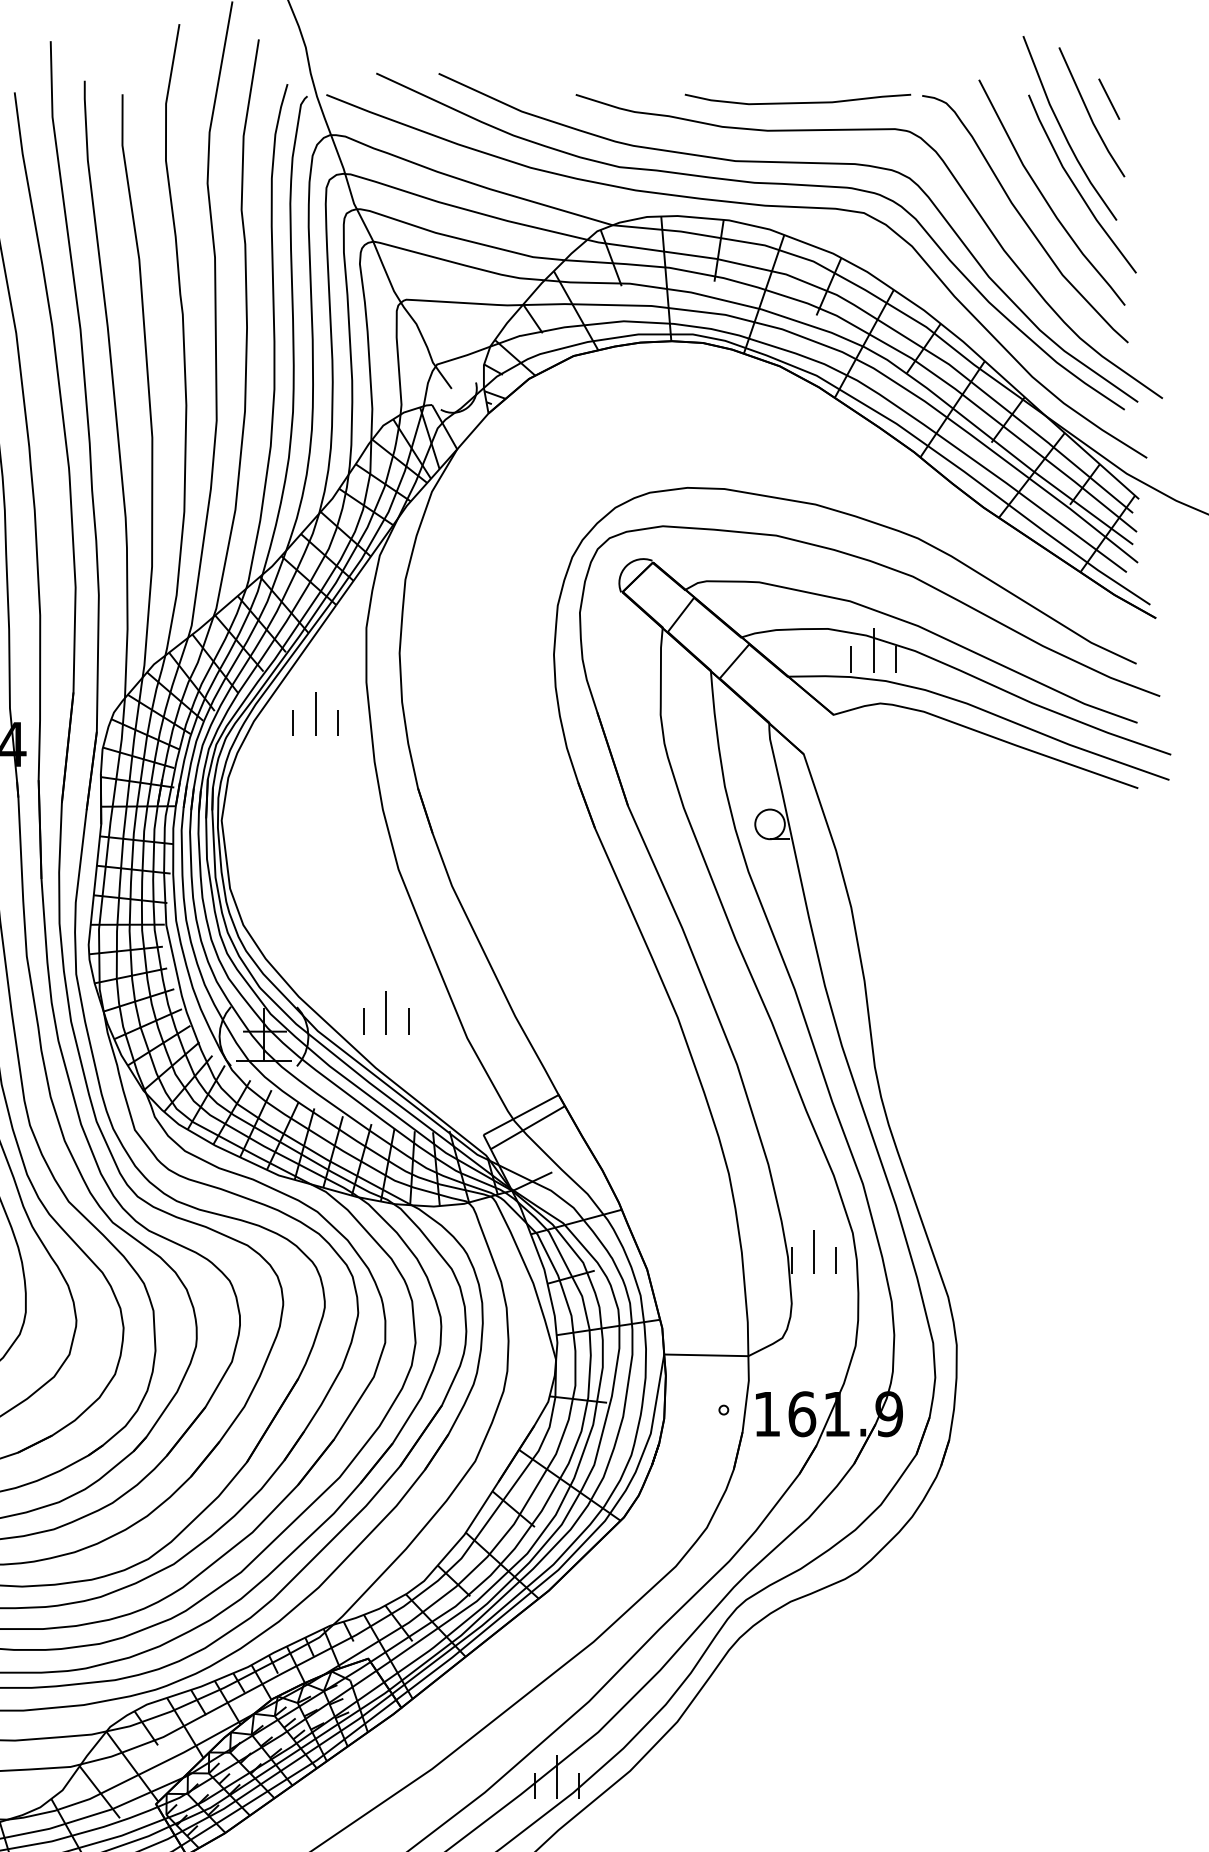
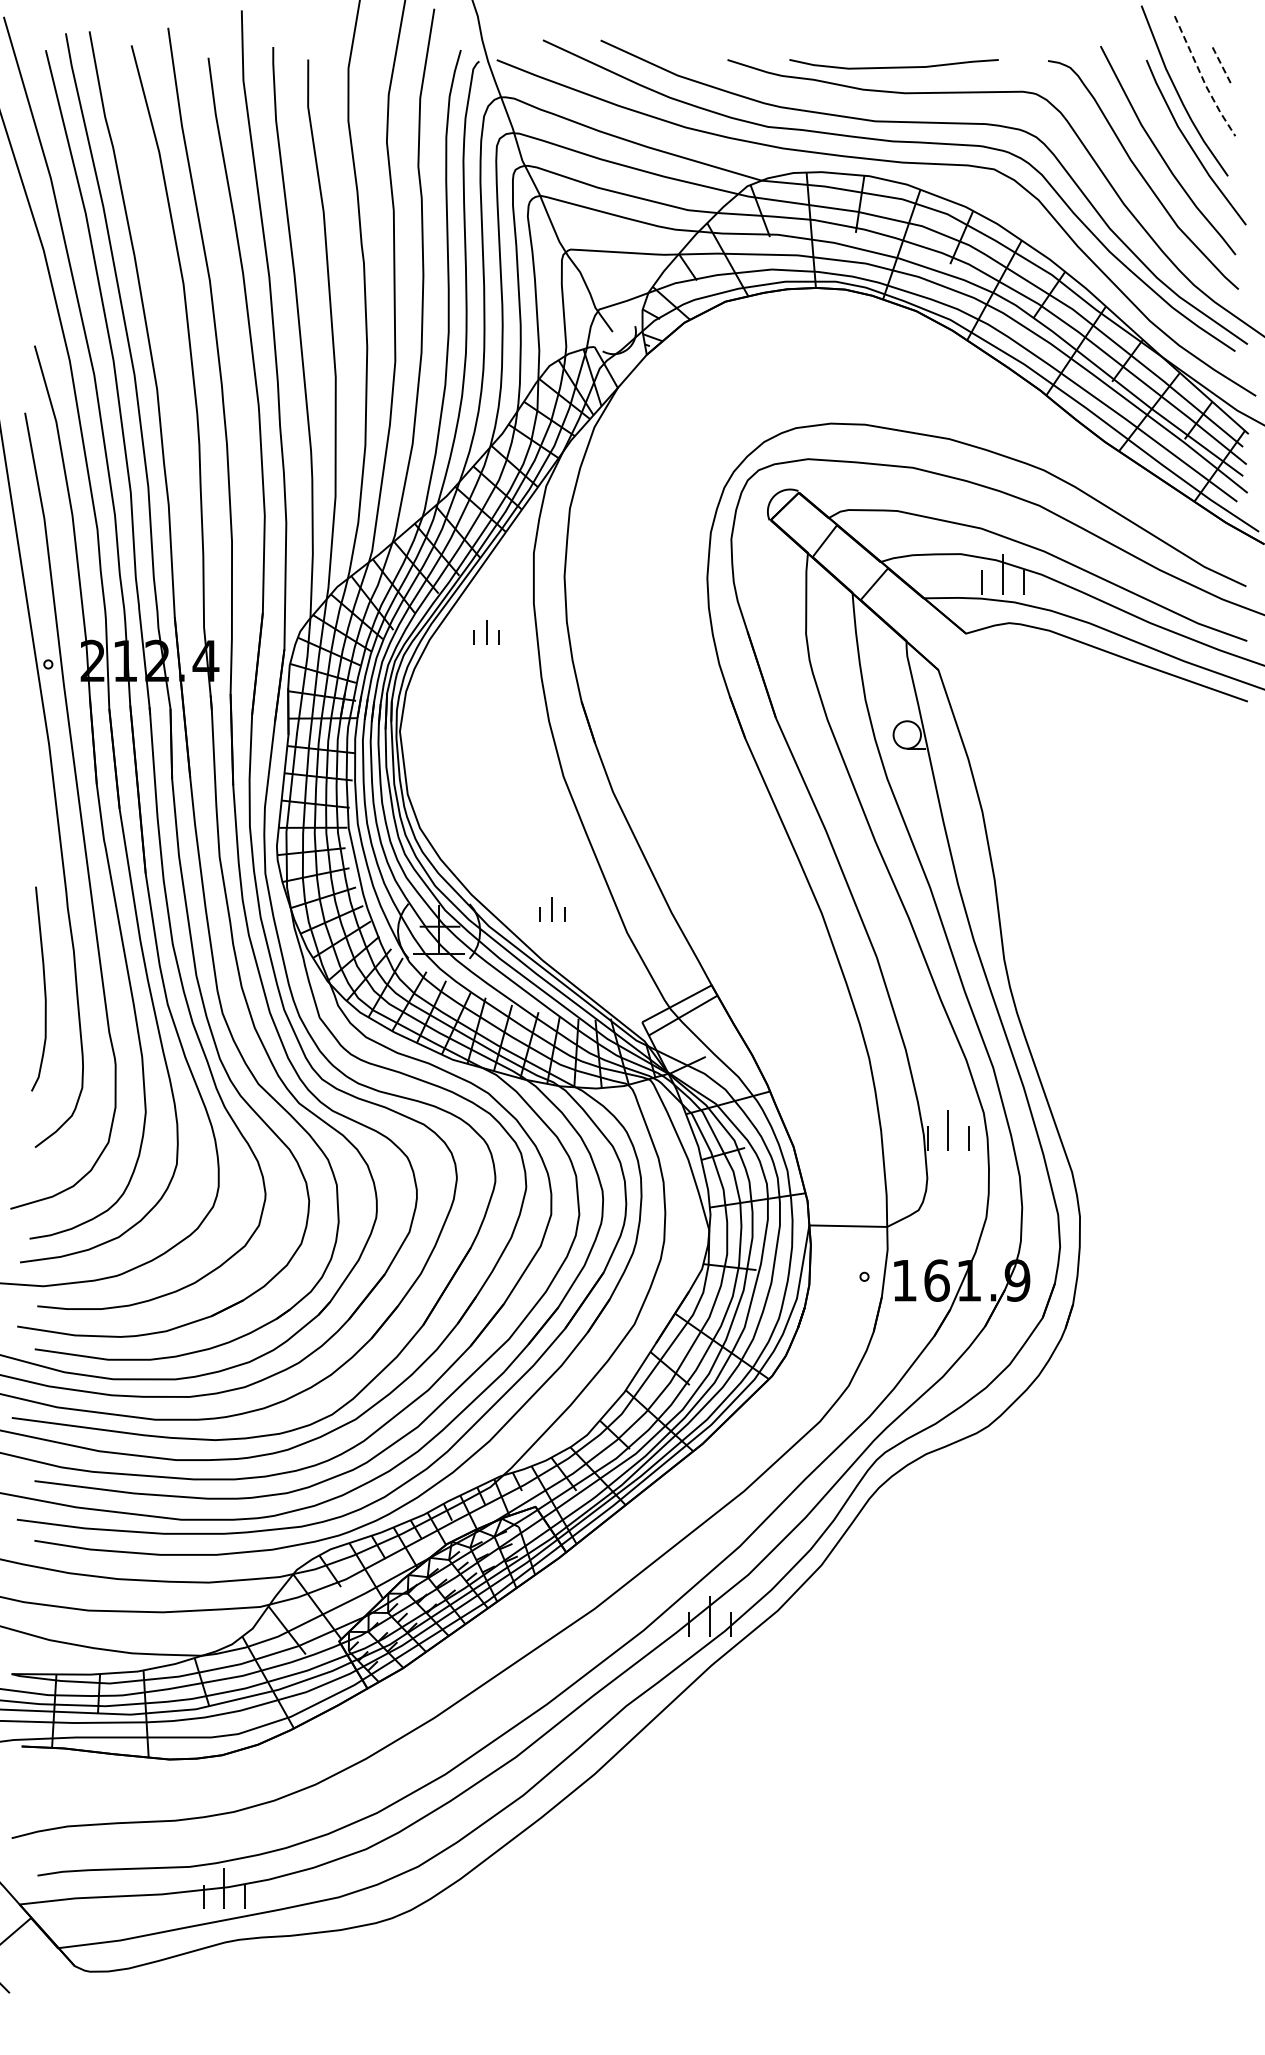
line: (1108, 98) -> (1220, 63), solid -> dashed
curve: (797, 101) -> (893, 66), moved
line: (1090, 115) -> (1203, 79), solid -> dashed
part: (315, 713) -> (486, 632), size x0.6
part: (386, 1013) -> (552, 909), size x0.6

